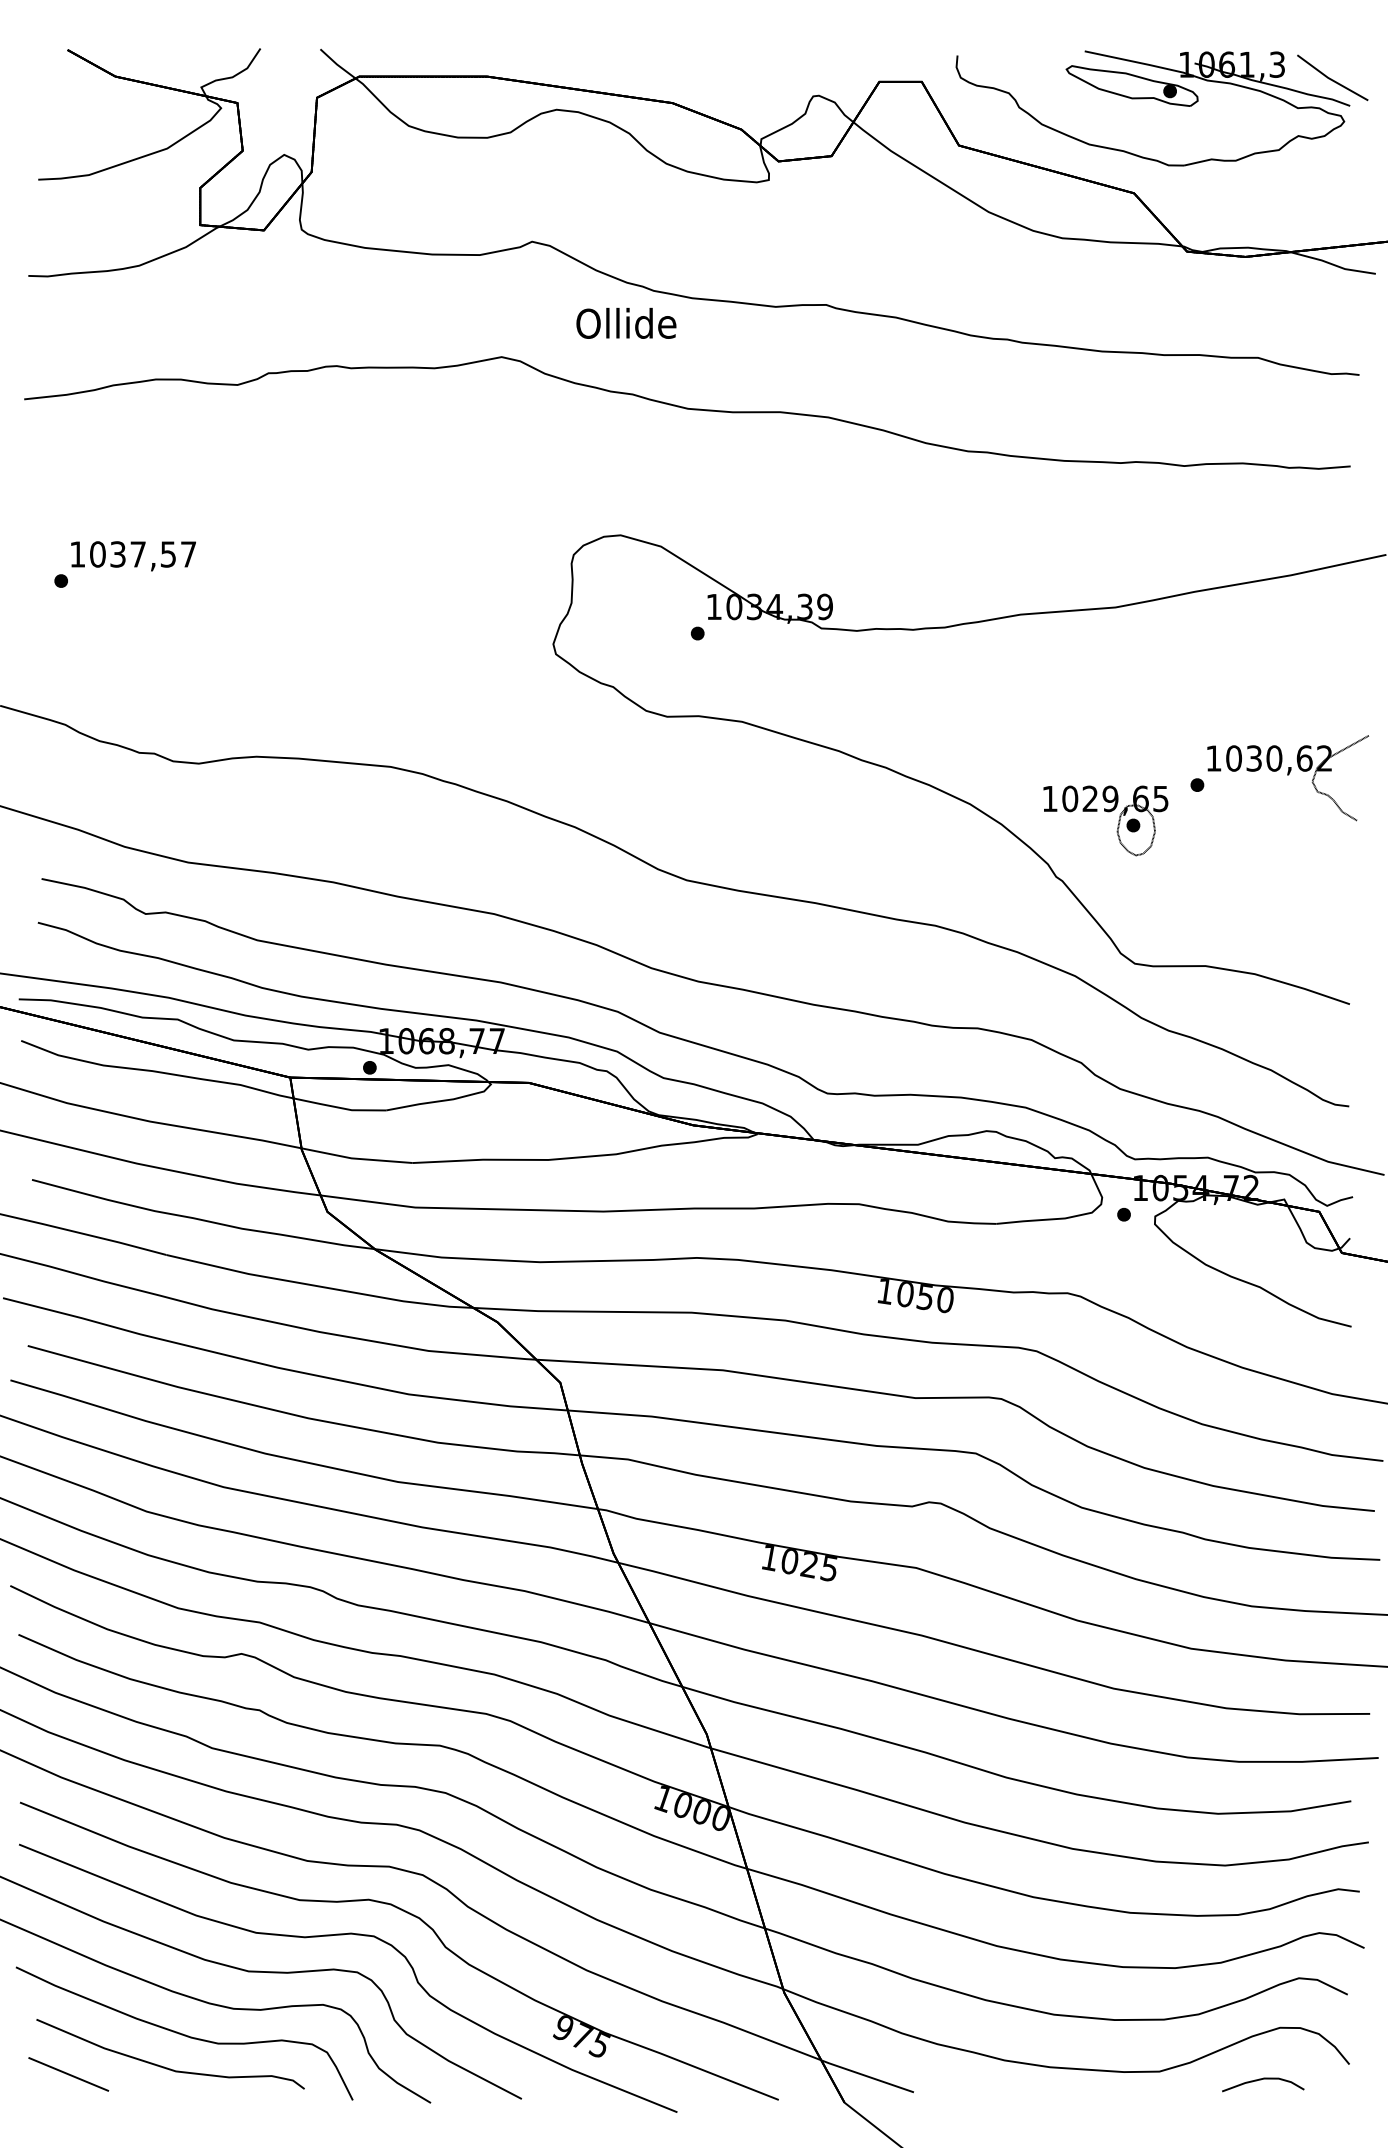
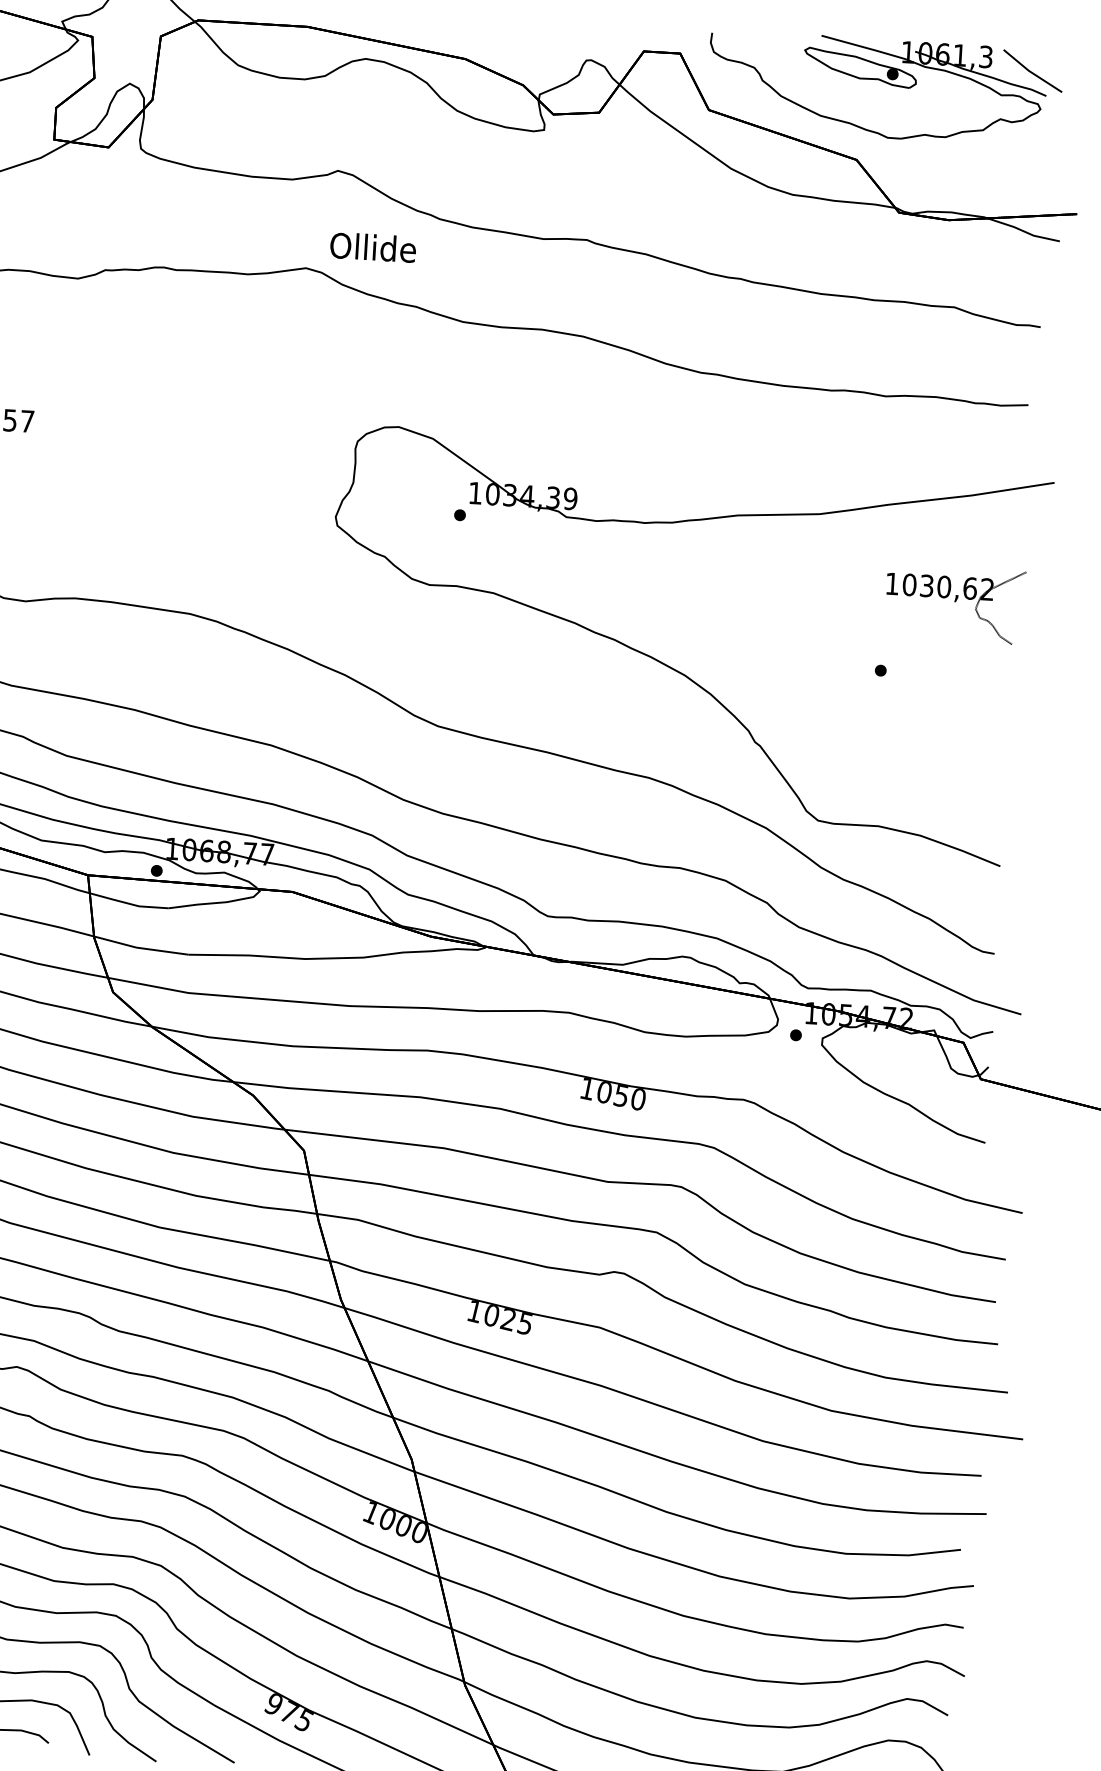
text: (626, 322) -> (373, 246), moved
part: (1287, 778) -> (954, 604), moved
part: (1107, 812) -> (802, 689), removed

